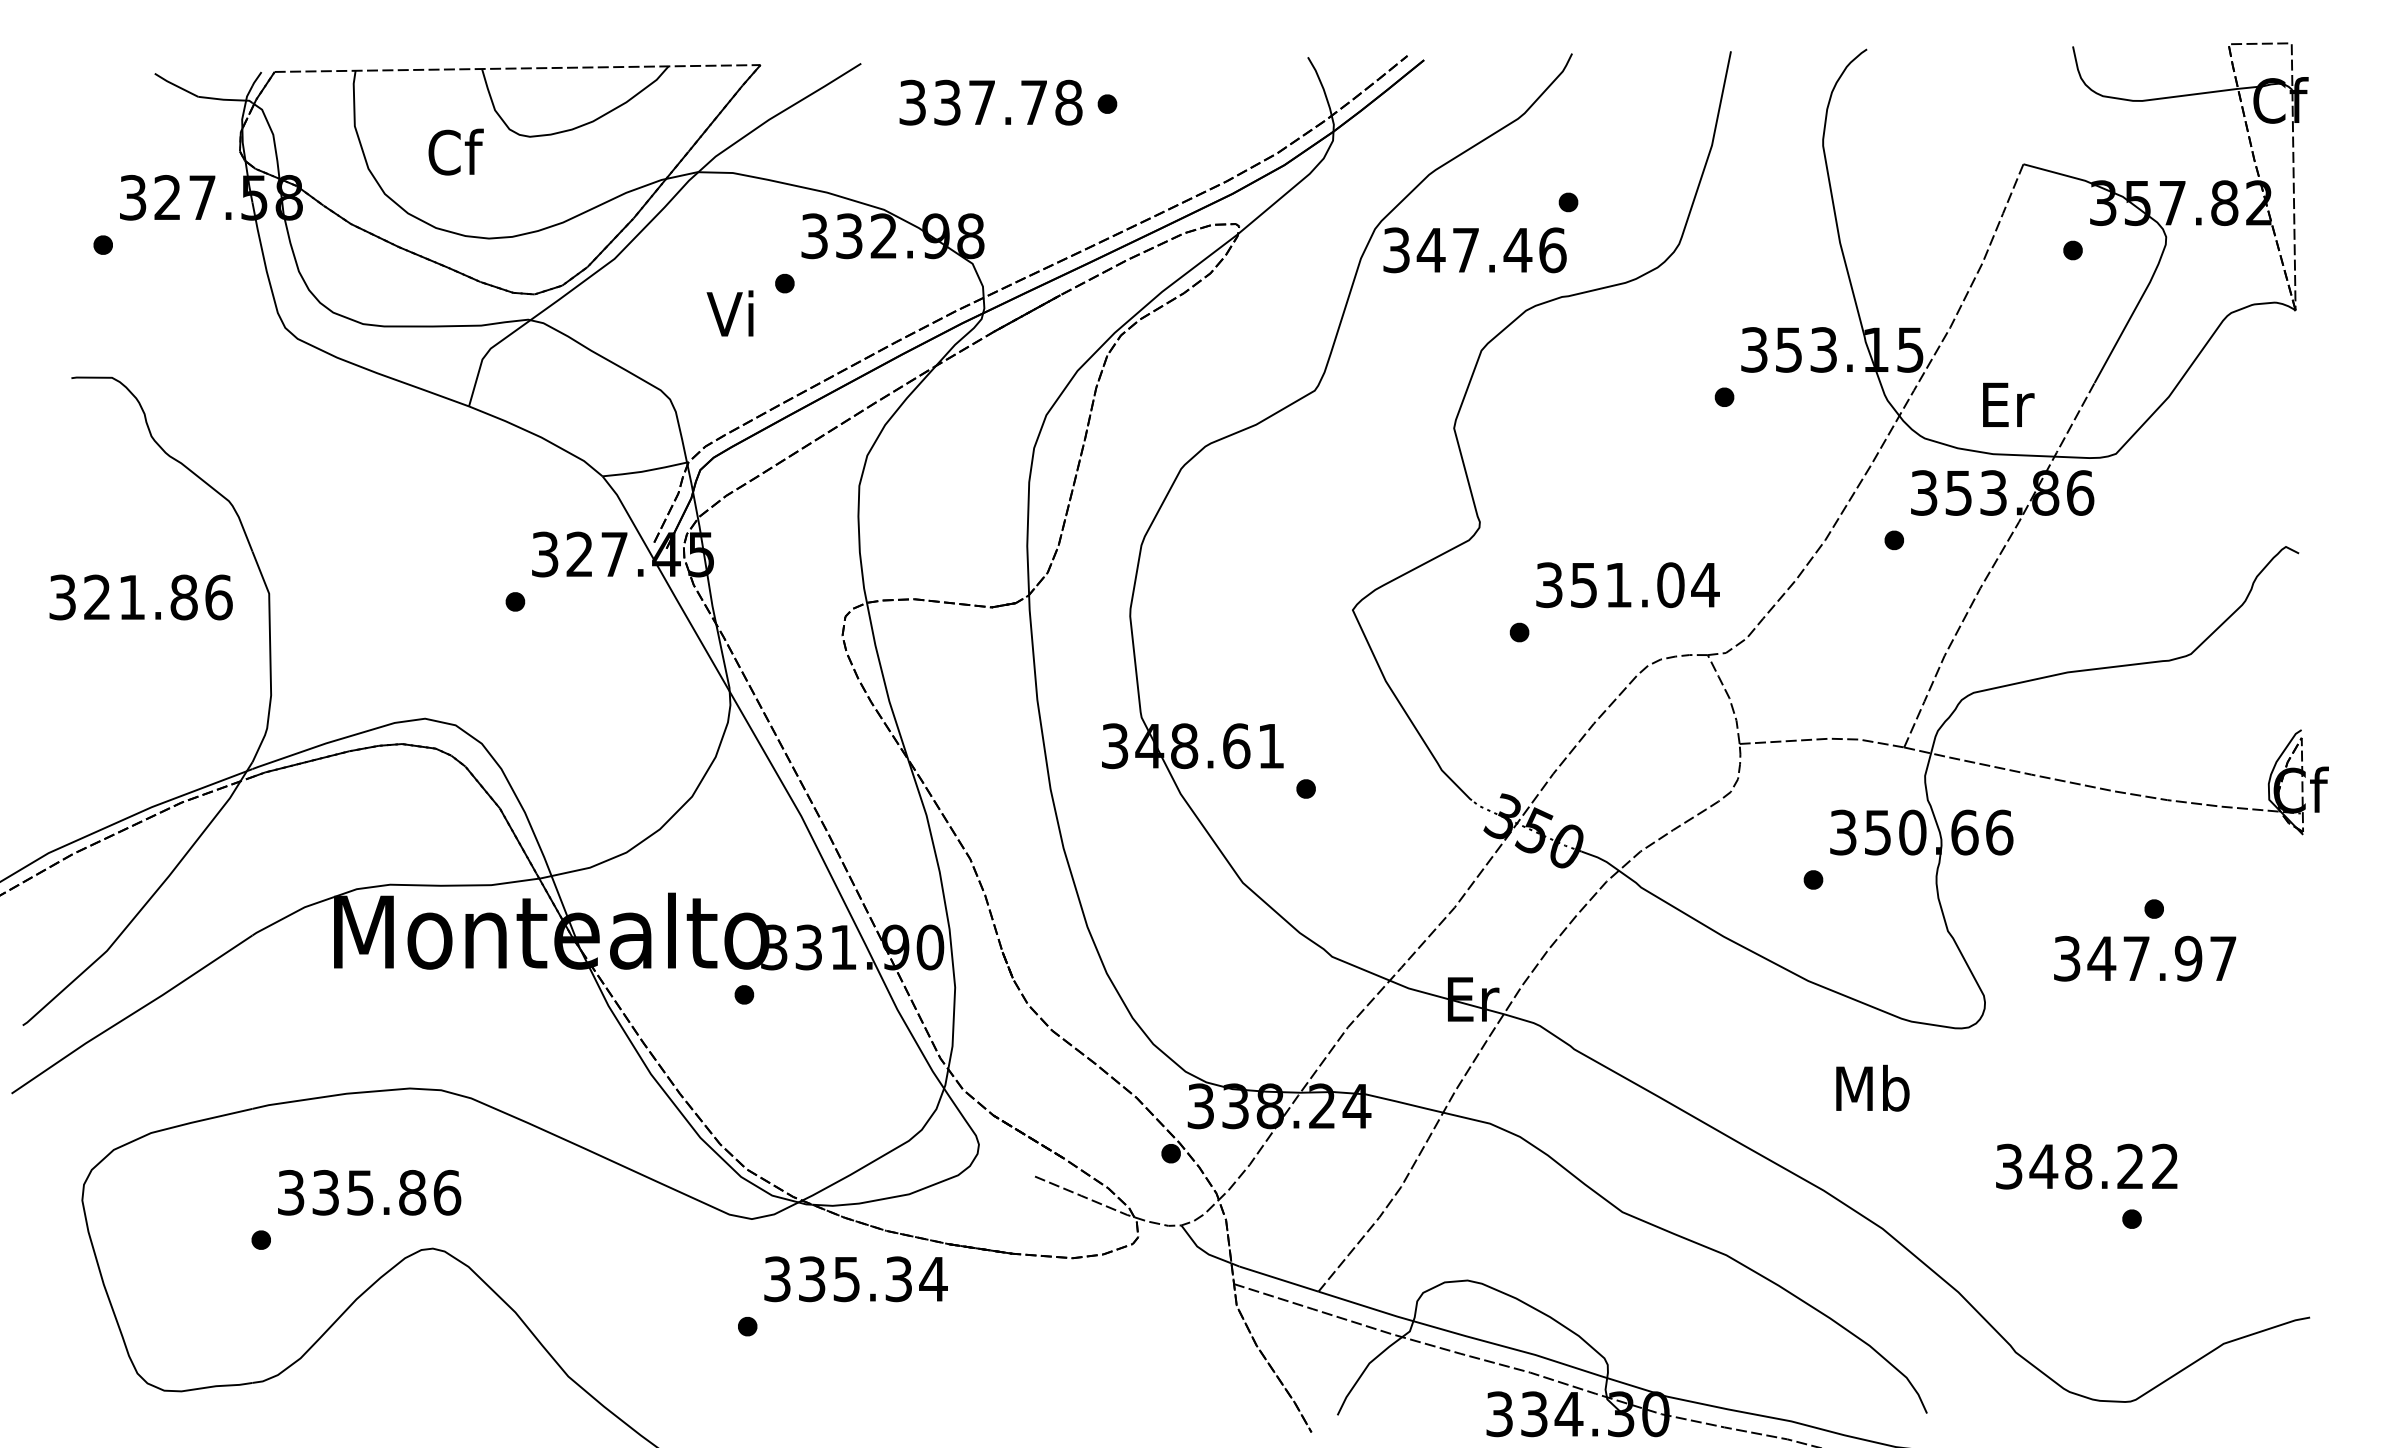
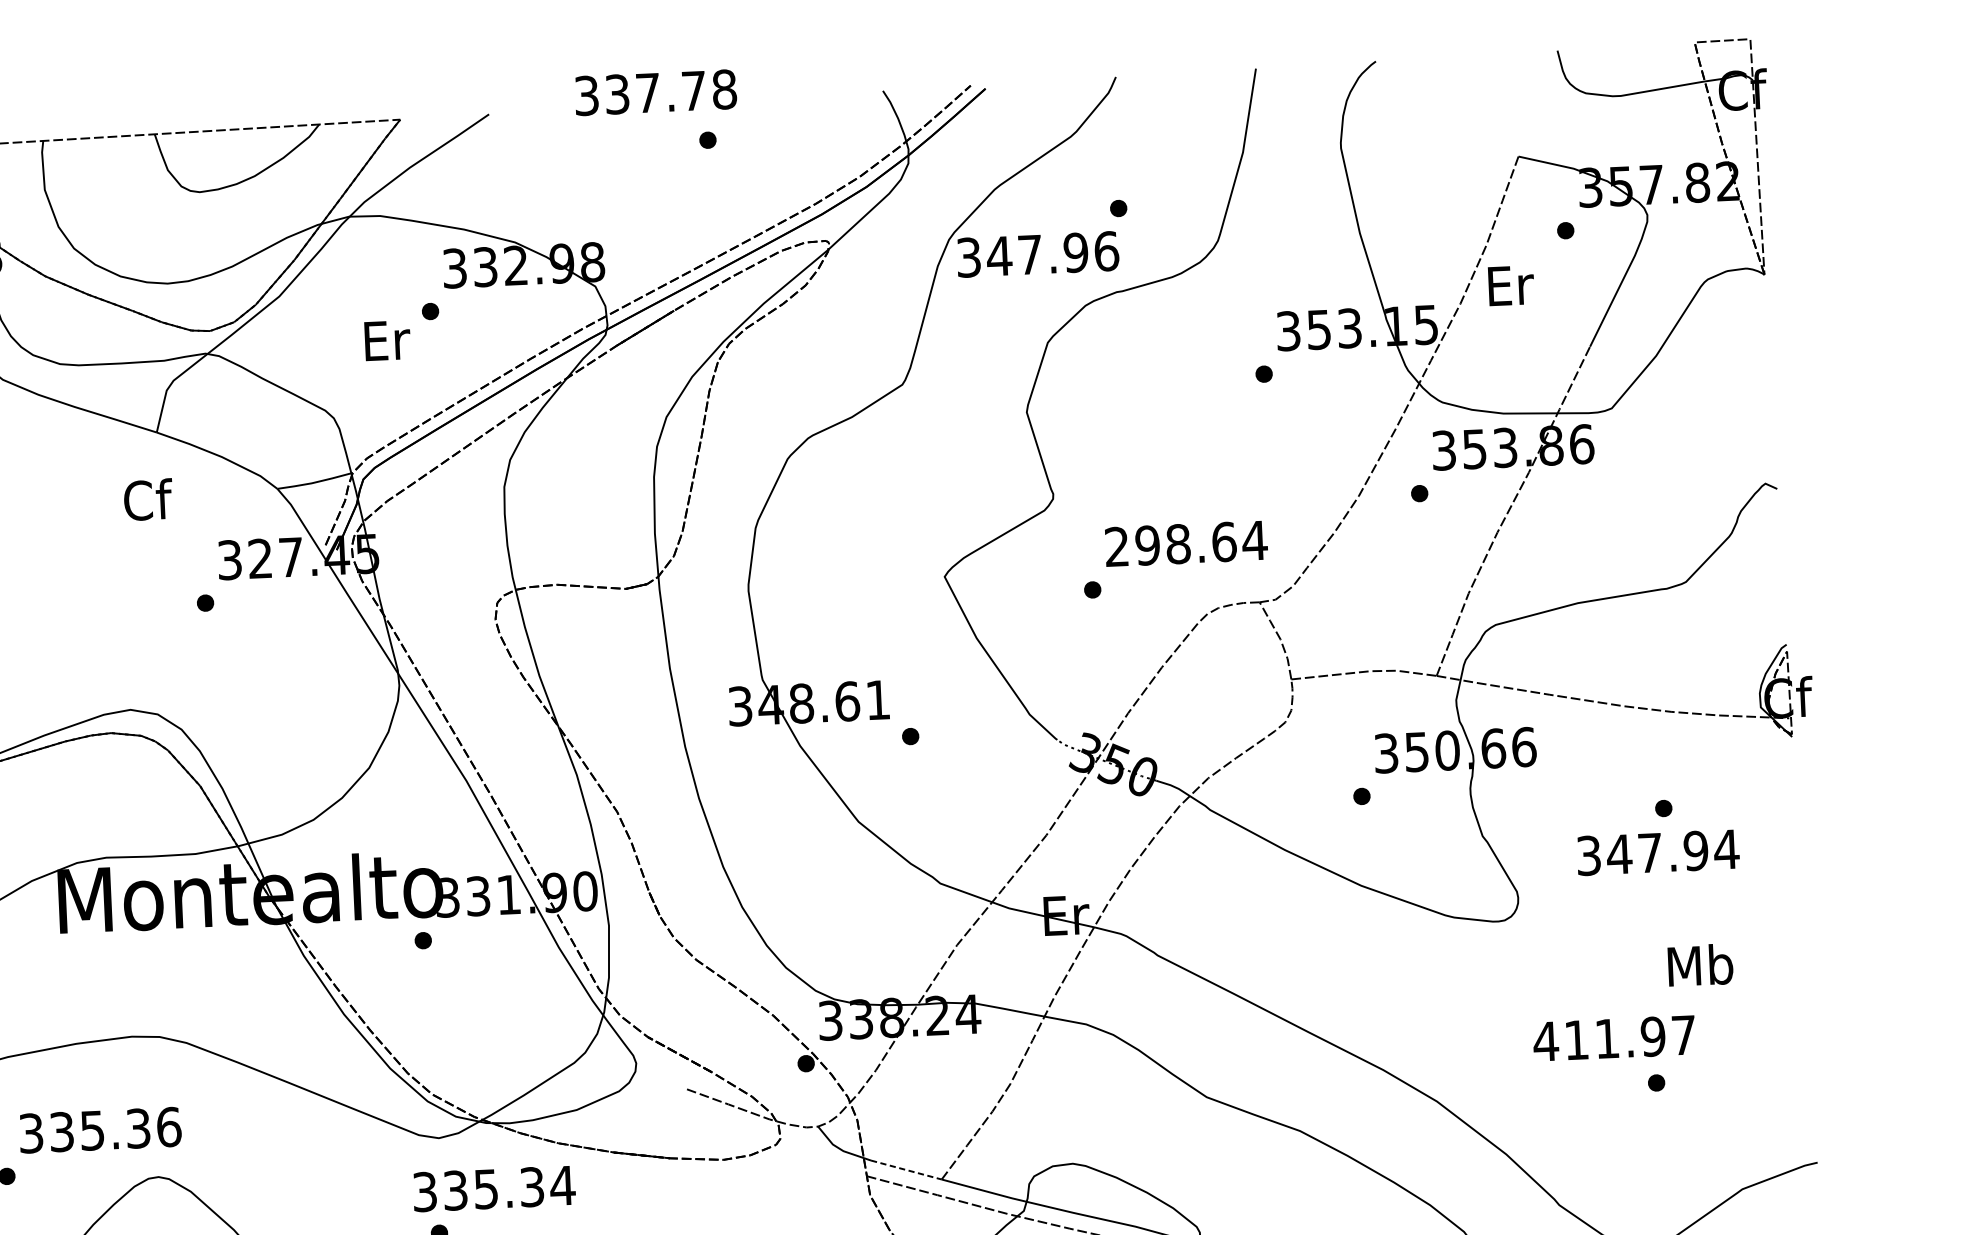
text: (990, 102) -> (655, 92), moved
text: (455, 151) -> (147, 499), moved
text: (1517, 250) -> (1075, 252), 347.46 -> 347.96
text: (733, 313) -> (386, 339), Vi -> Er
text: (2008, 404) -> (1511, 285), moved
text: (1610, 585) -> (1171, 544), 351.04 -> 298.64
text: (2222, 958) -> (1725, 849), 347.97 -> 347.94
text: (1872, 1087) -> (1700, 964), moved
text: (2086, 1166) -> (1614, 1038), 348.22 -> 411.97
text: (412, 1192) -> (138, 1128), 335.86 -> 335.36
text: (855, 1279) -> (493, 1189), moved
line: (1279, 1279) -> (906, 1170), solid -> dashed

